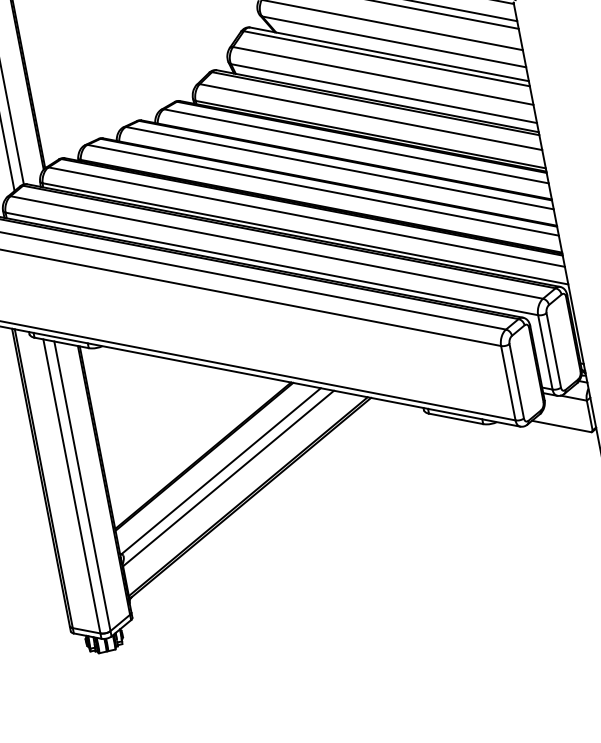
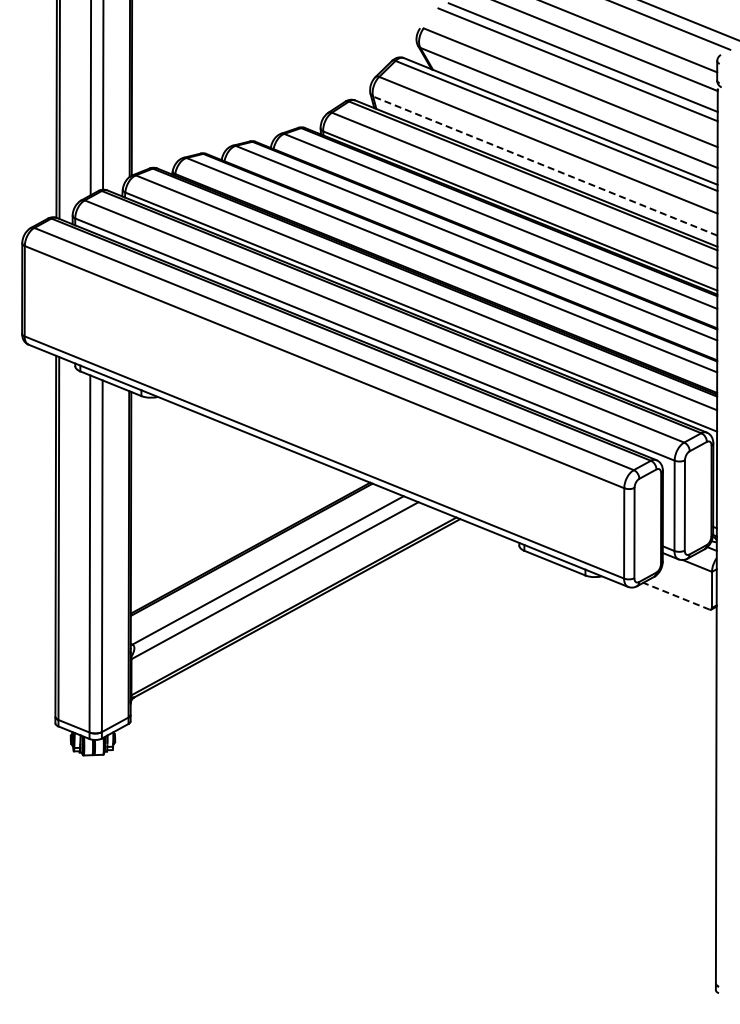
line: (384, 93) -> (545, 166), solid -> dashed
line: (561, 426) -> (676, 596), solid -> dashed

